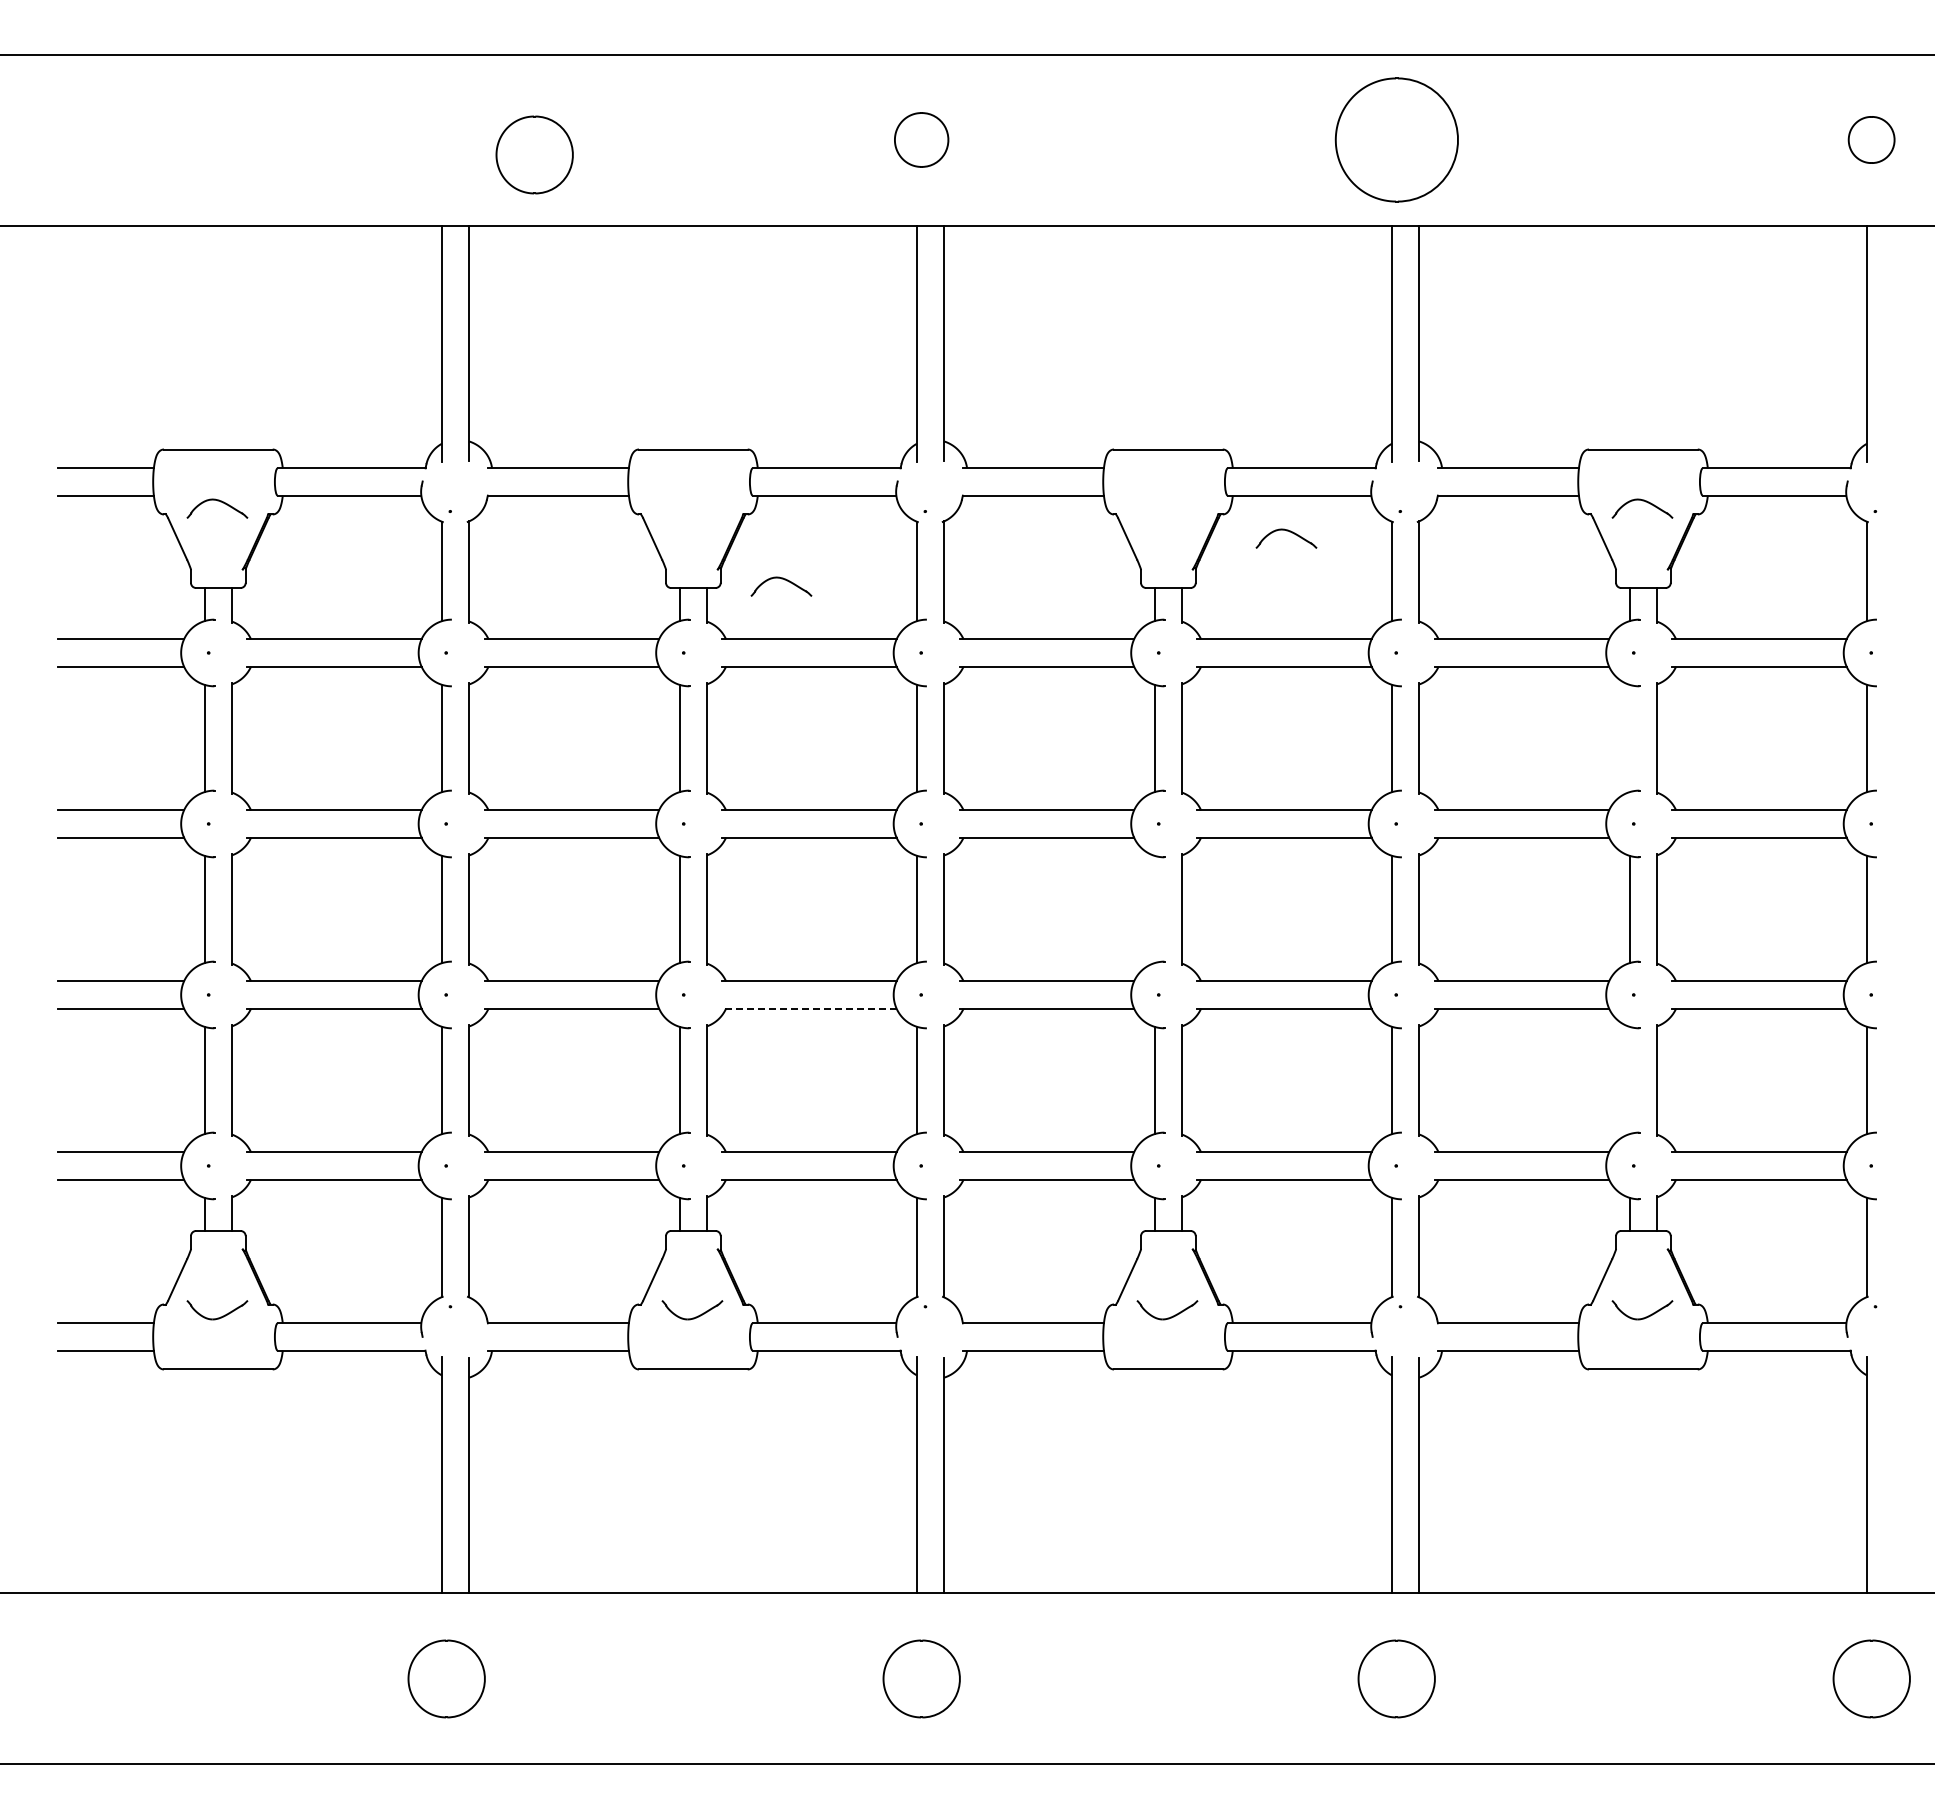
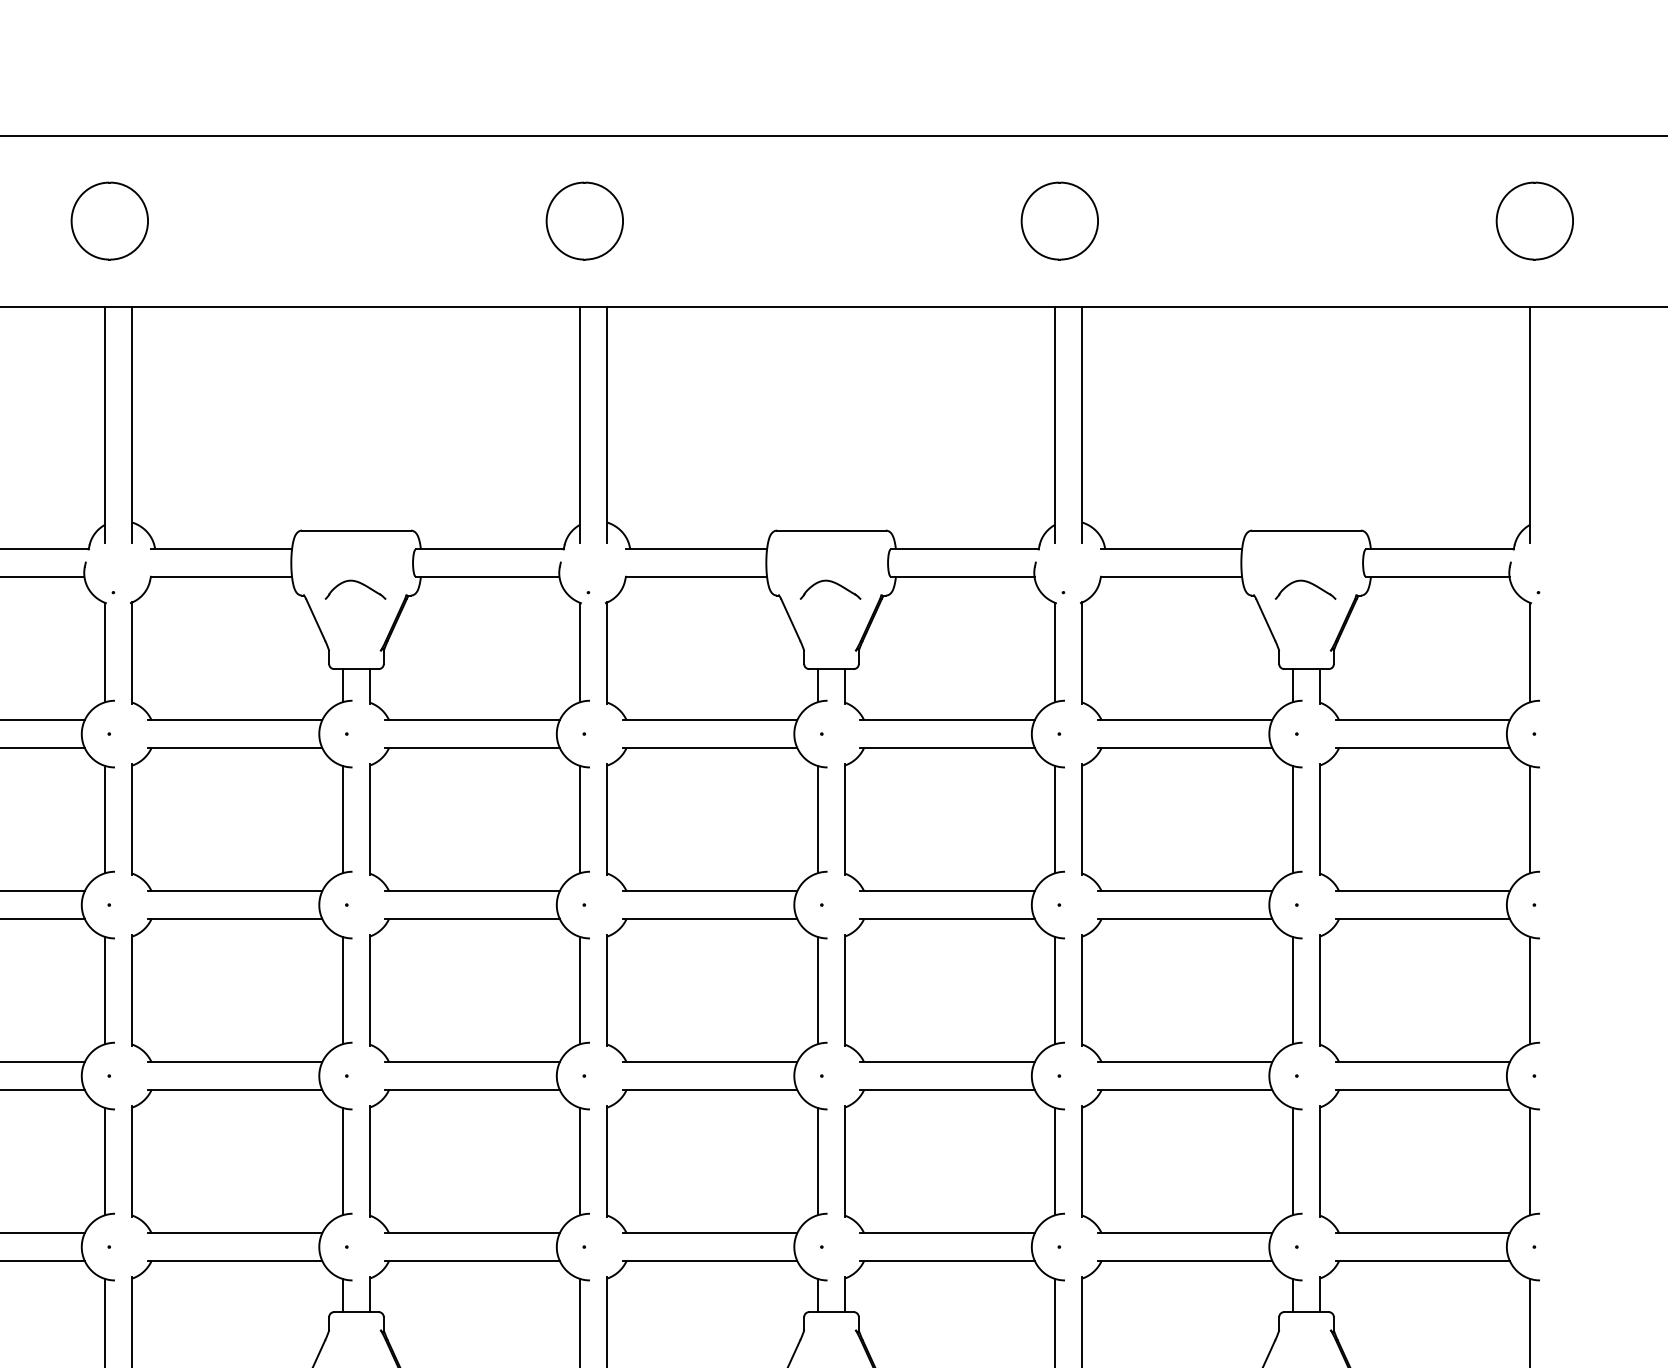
part: (921, 139) -> (584, 220), size x1.43
part: (1396, 139) -> (1059, 220), size x0.62
part: (1871, 139) -> (1534, 220), size x1.67
part: (534, 154) -> (109, 220), moved
part: (1289, 532) -> (833, 583), moved
part: (784, 580) -> (358, 583), moved
line: (1629, 738) -> (1292, 819), added
line: (1154, 909) -> (817, 990), added
line: (808, 1008) -> (471, 1089), dashed -> solid
line: (1629, 1080) -> (1292, 1161), added

